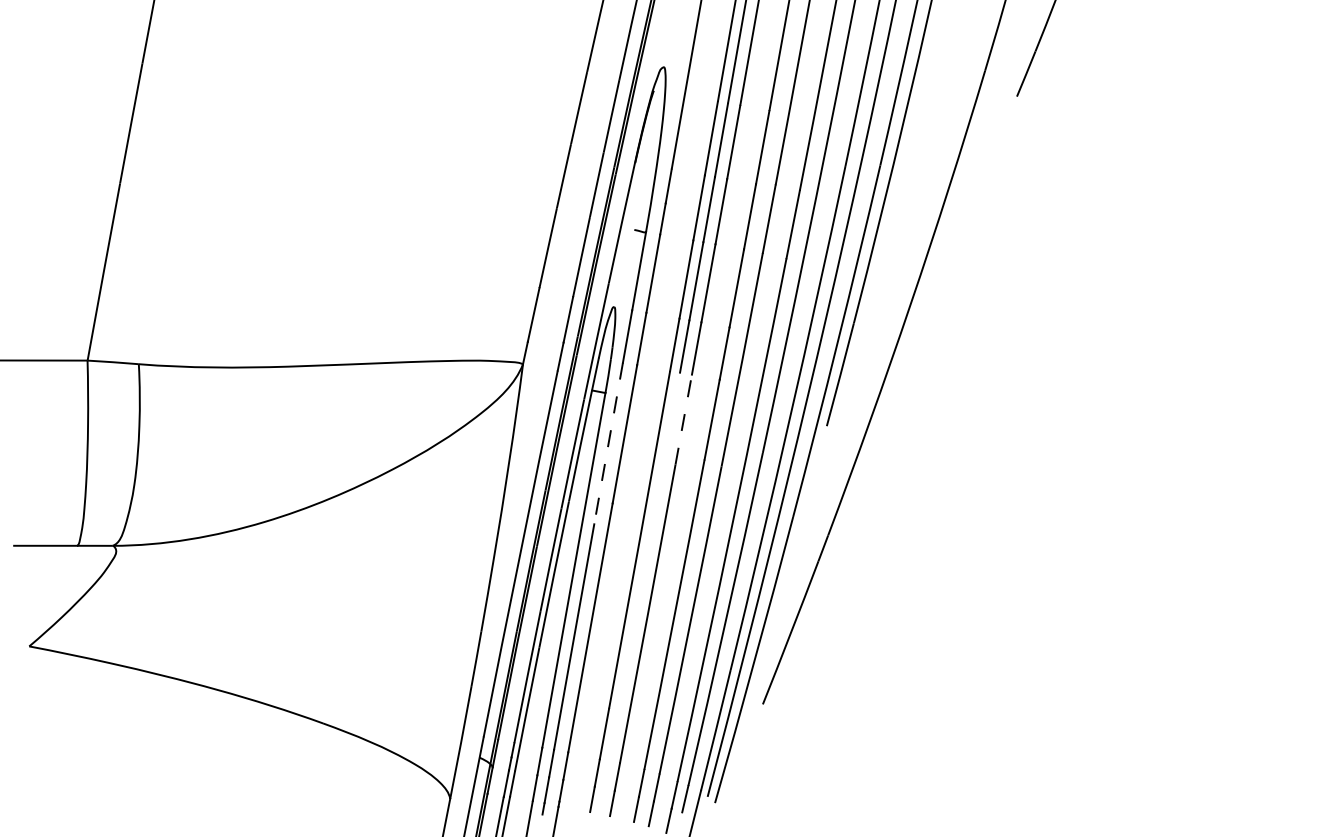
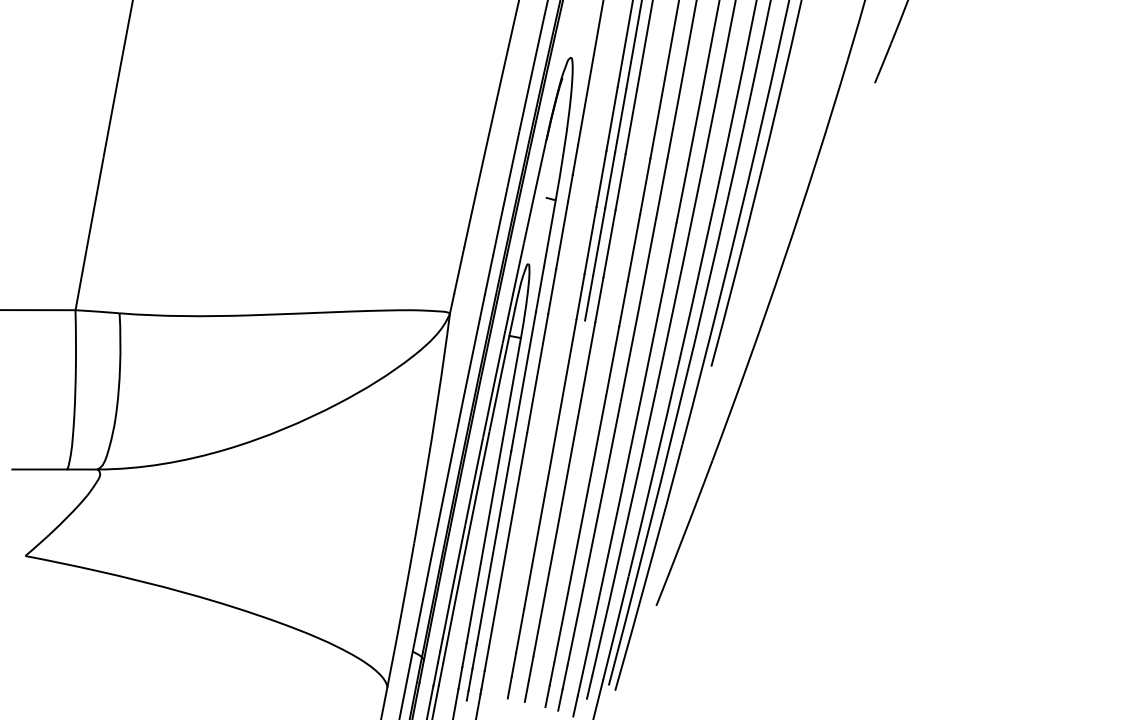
line: (683, 419) -> (588, 360), dashed -> solid
line: (608, 443) -> (523, 381), dashed -> solid

